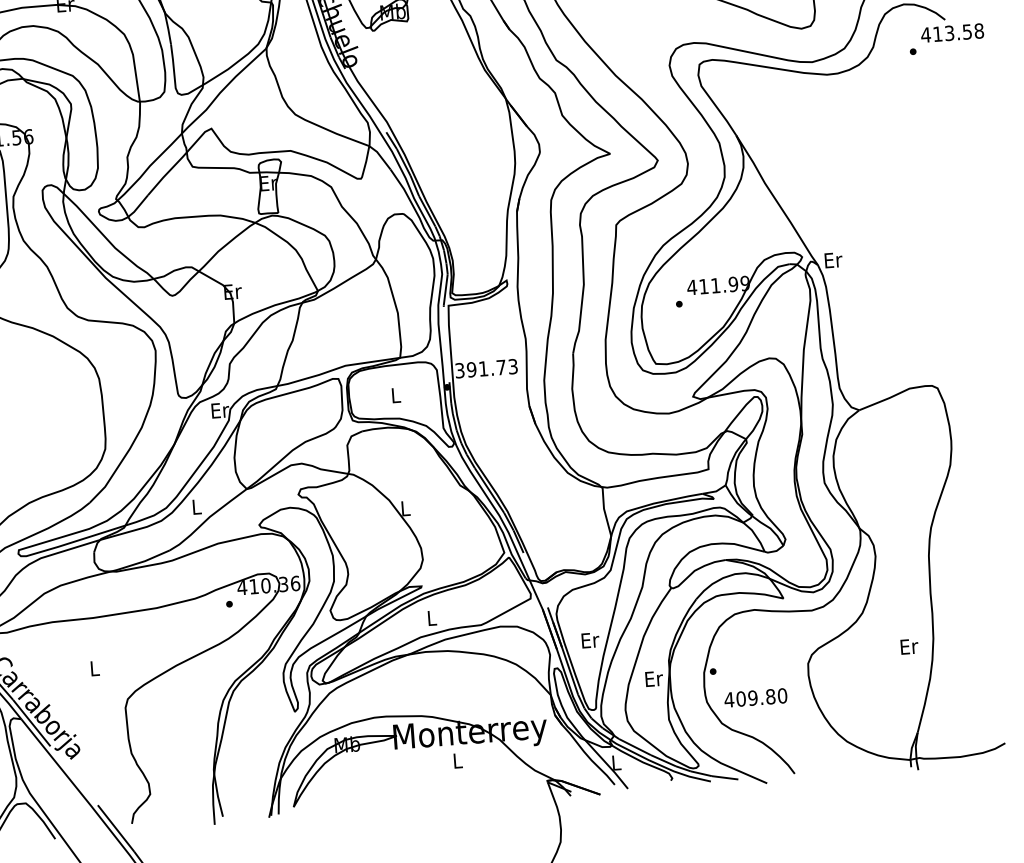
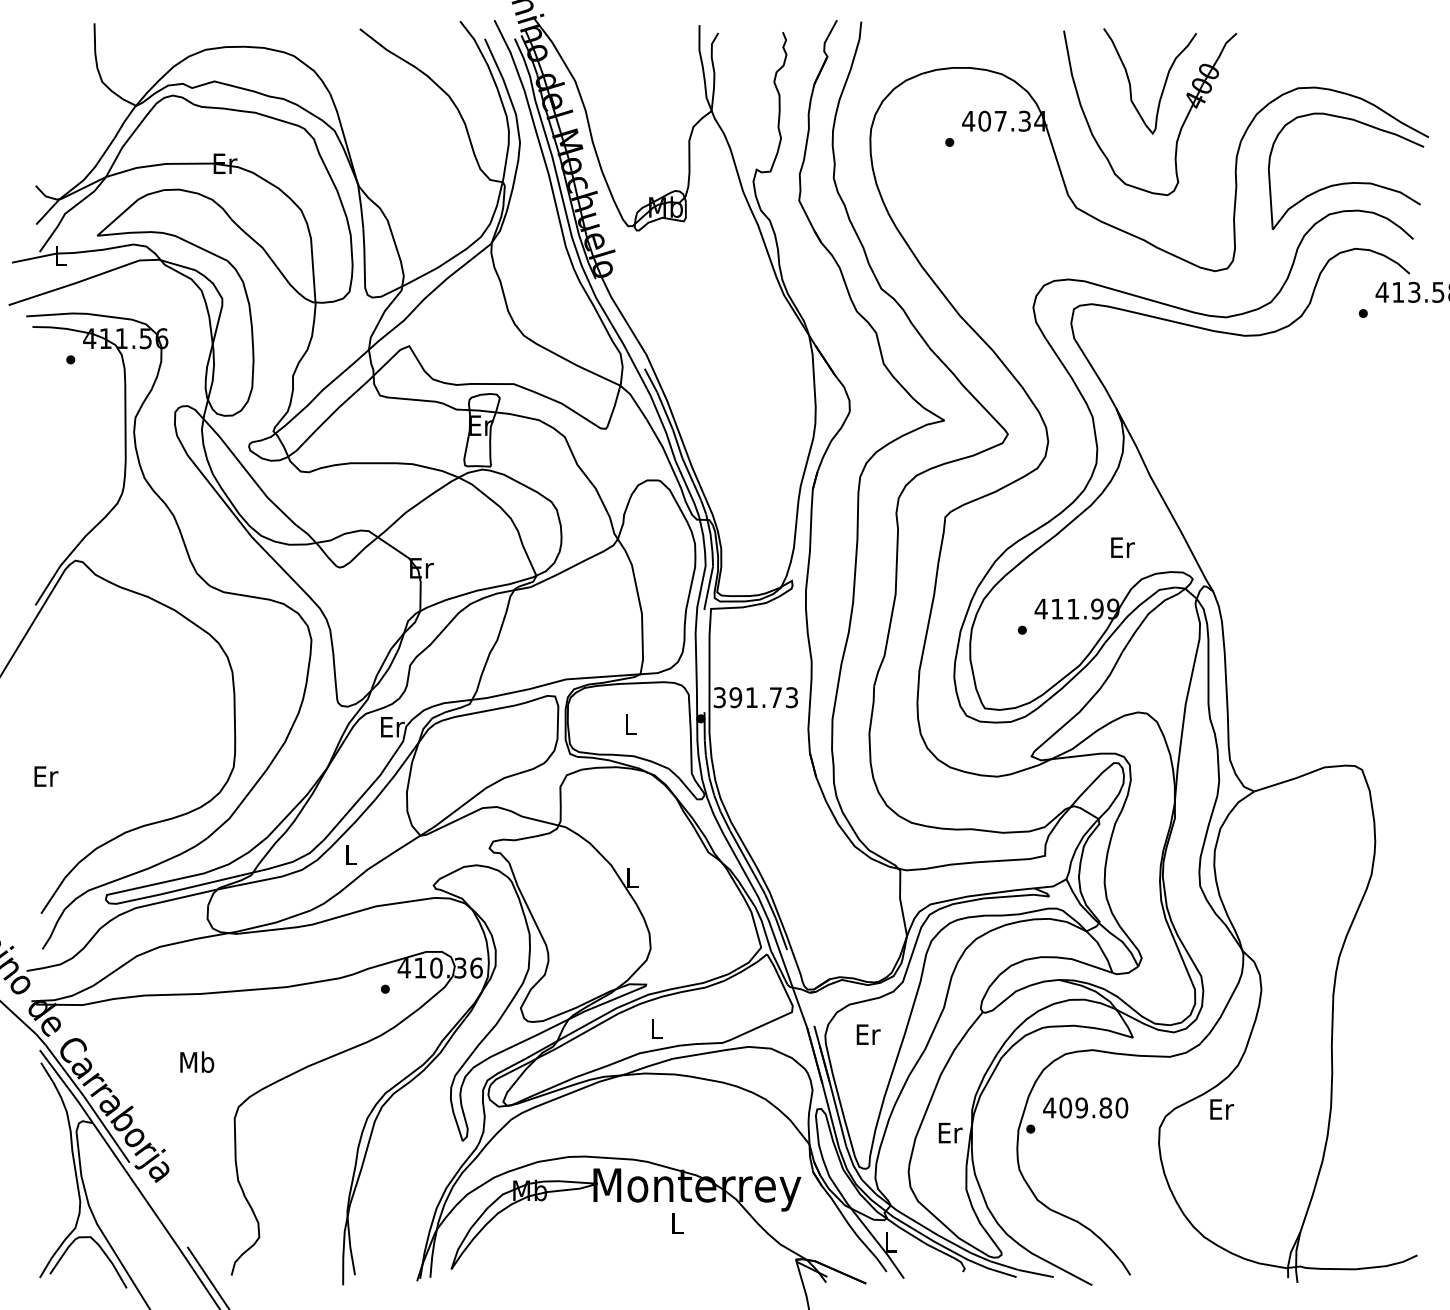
text: (833, 260) -> (1122, 547), moved
text: (590, 640) -> (868, 1034), moved
text: (909, 646) -> (1222, 1109), moved
text: (94, 667) -> (197, 1061), L -> Mb
text: (755, 697) -> (1085, 1107), moved

